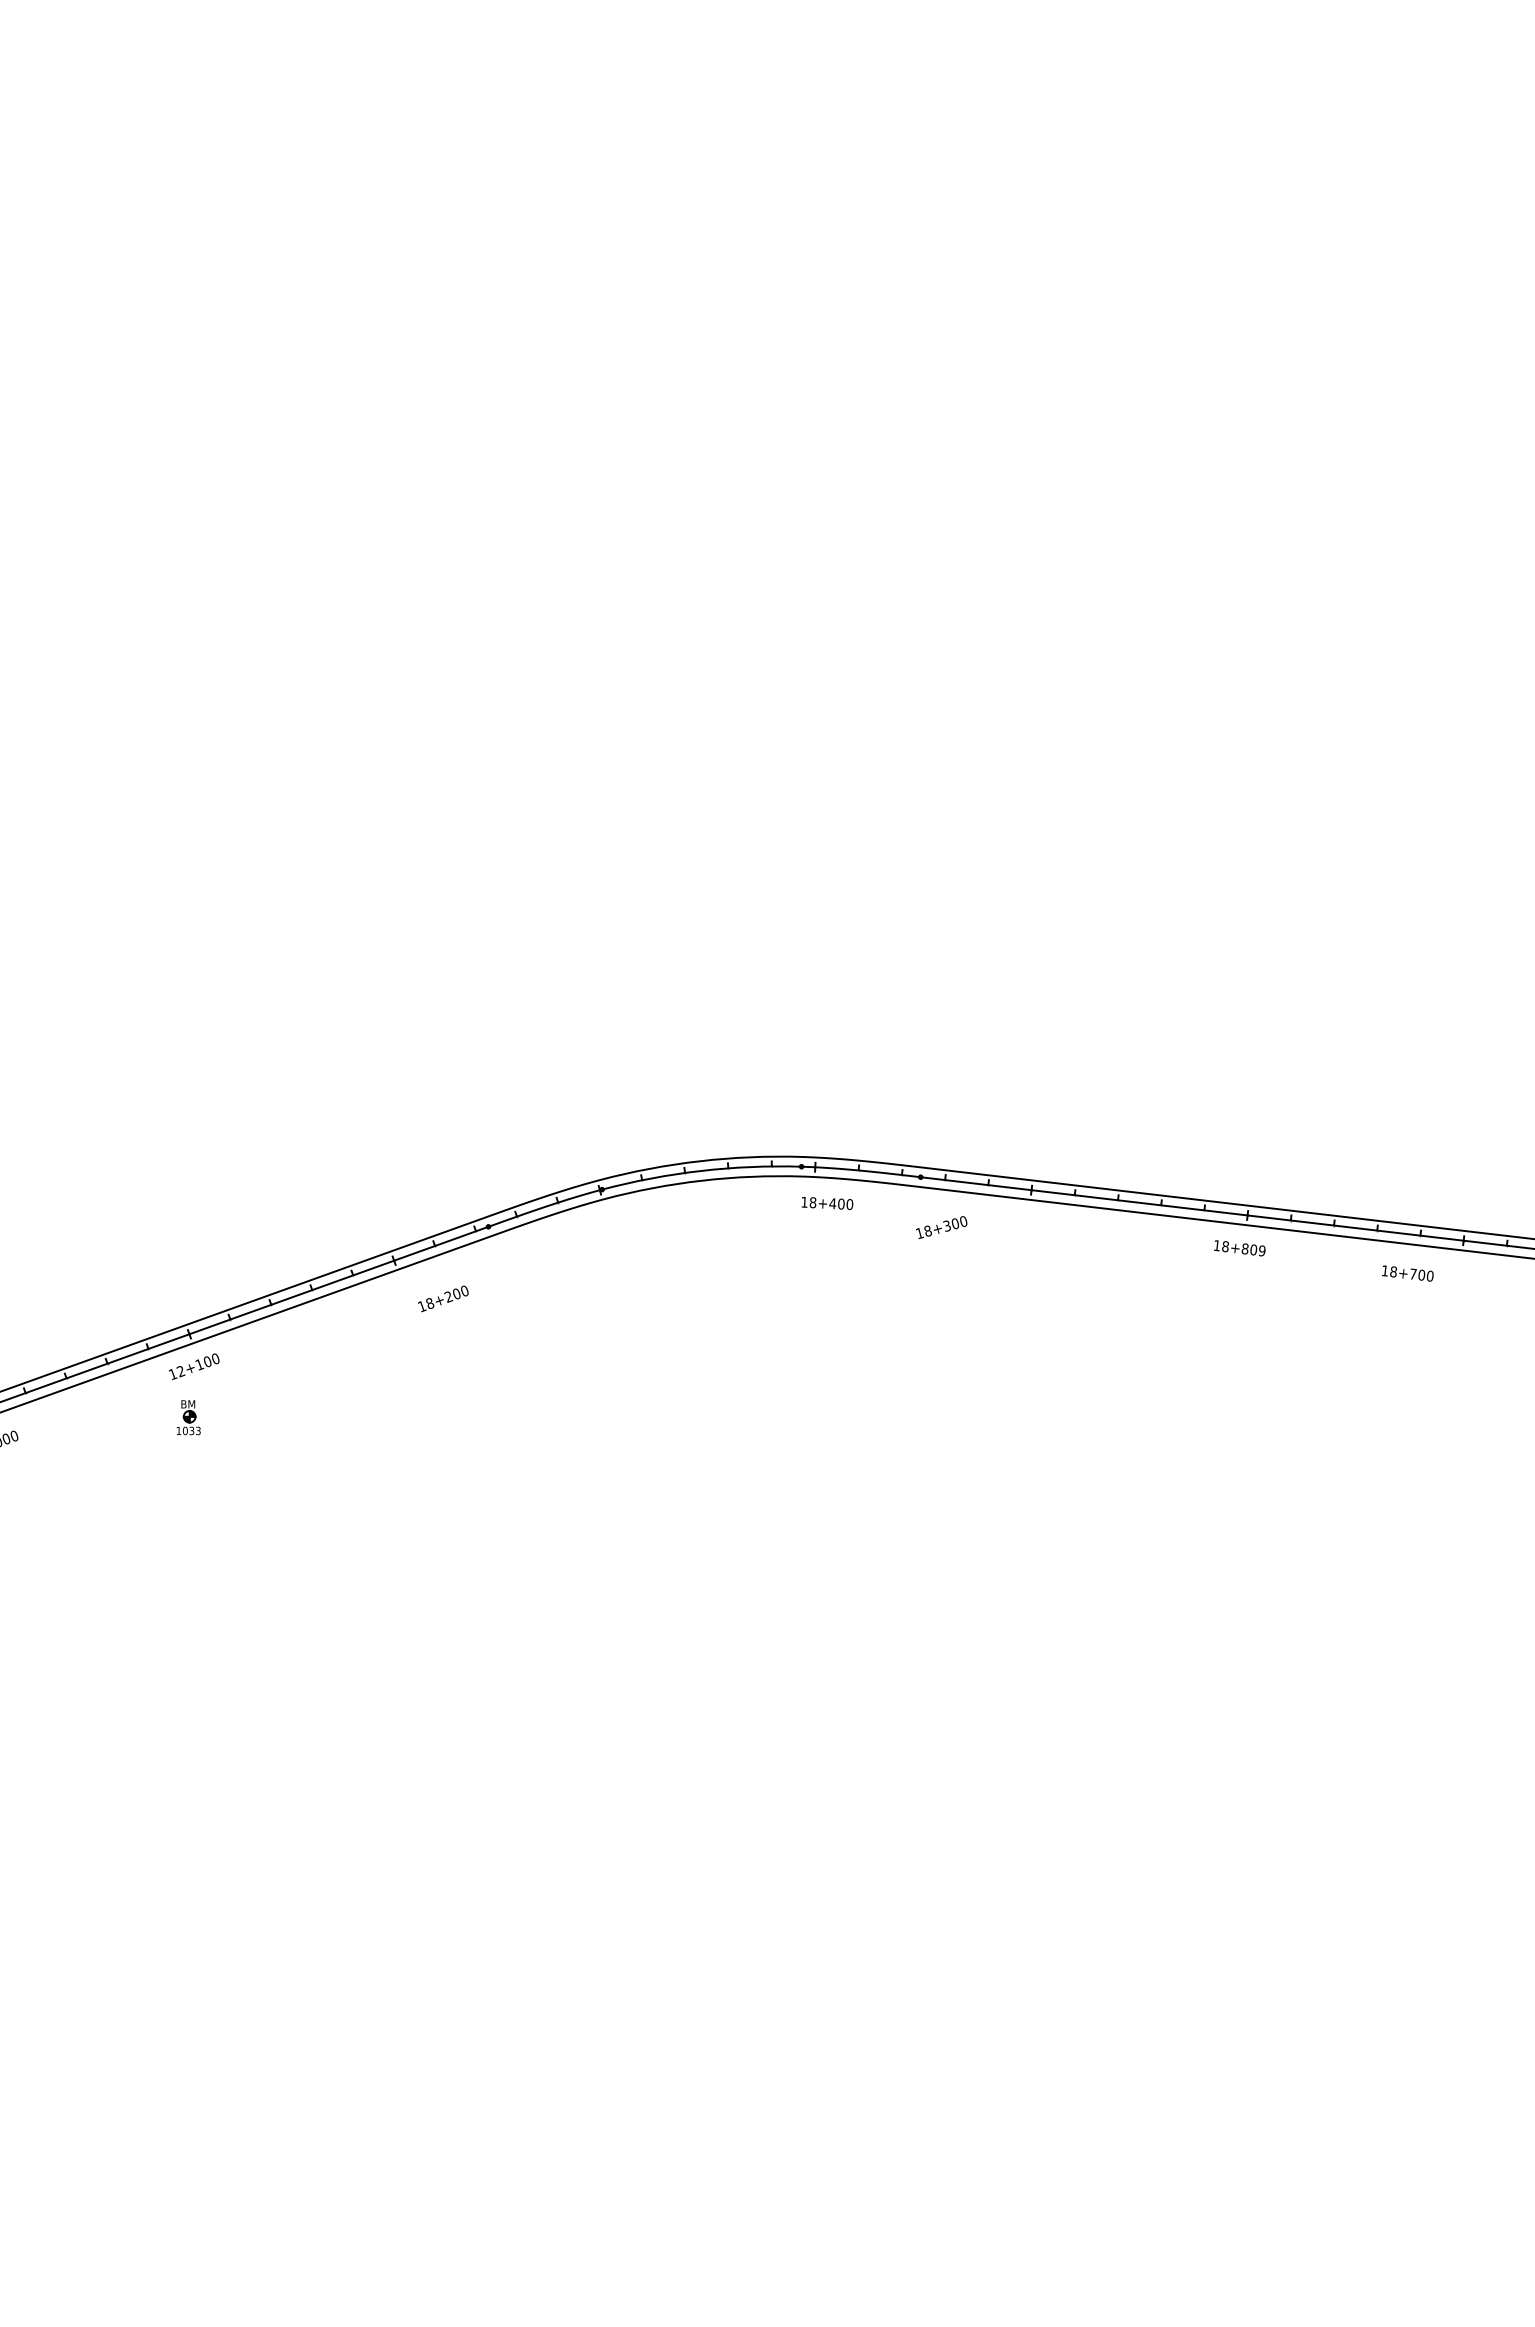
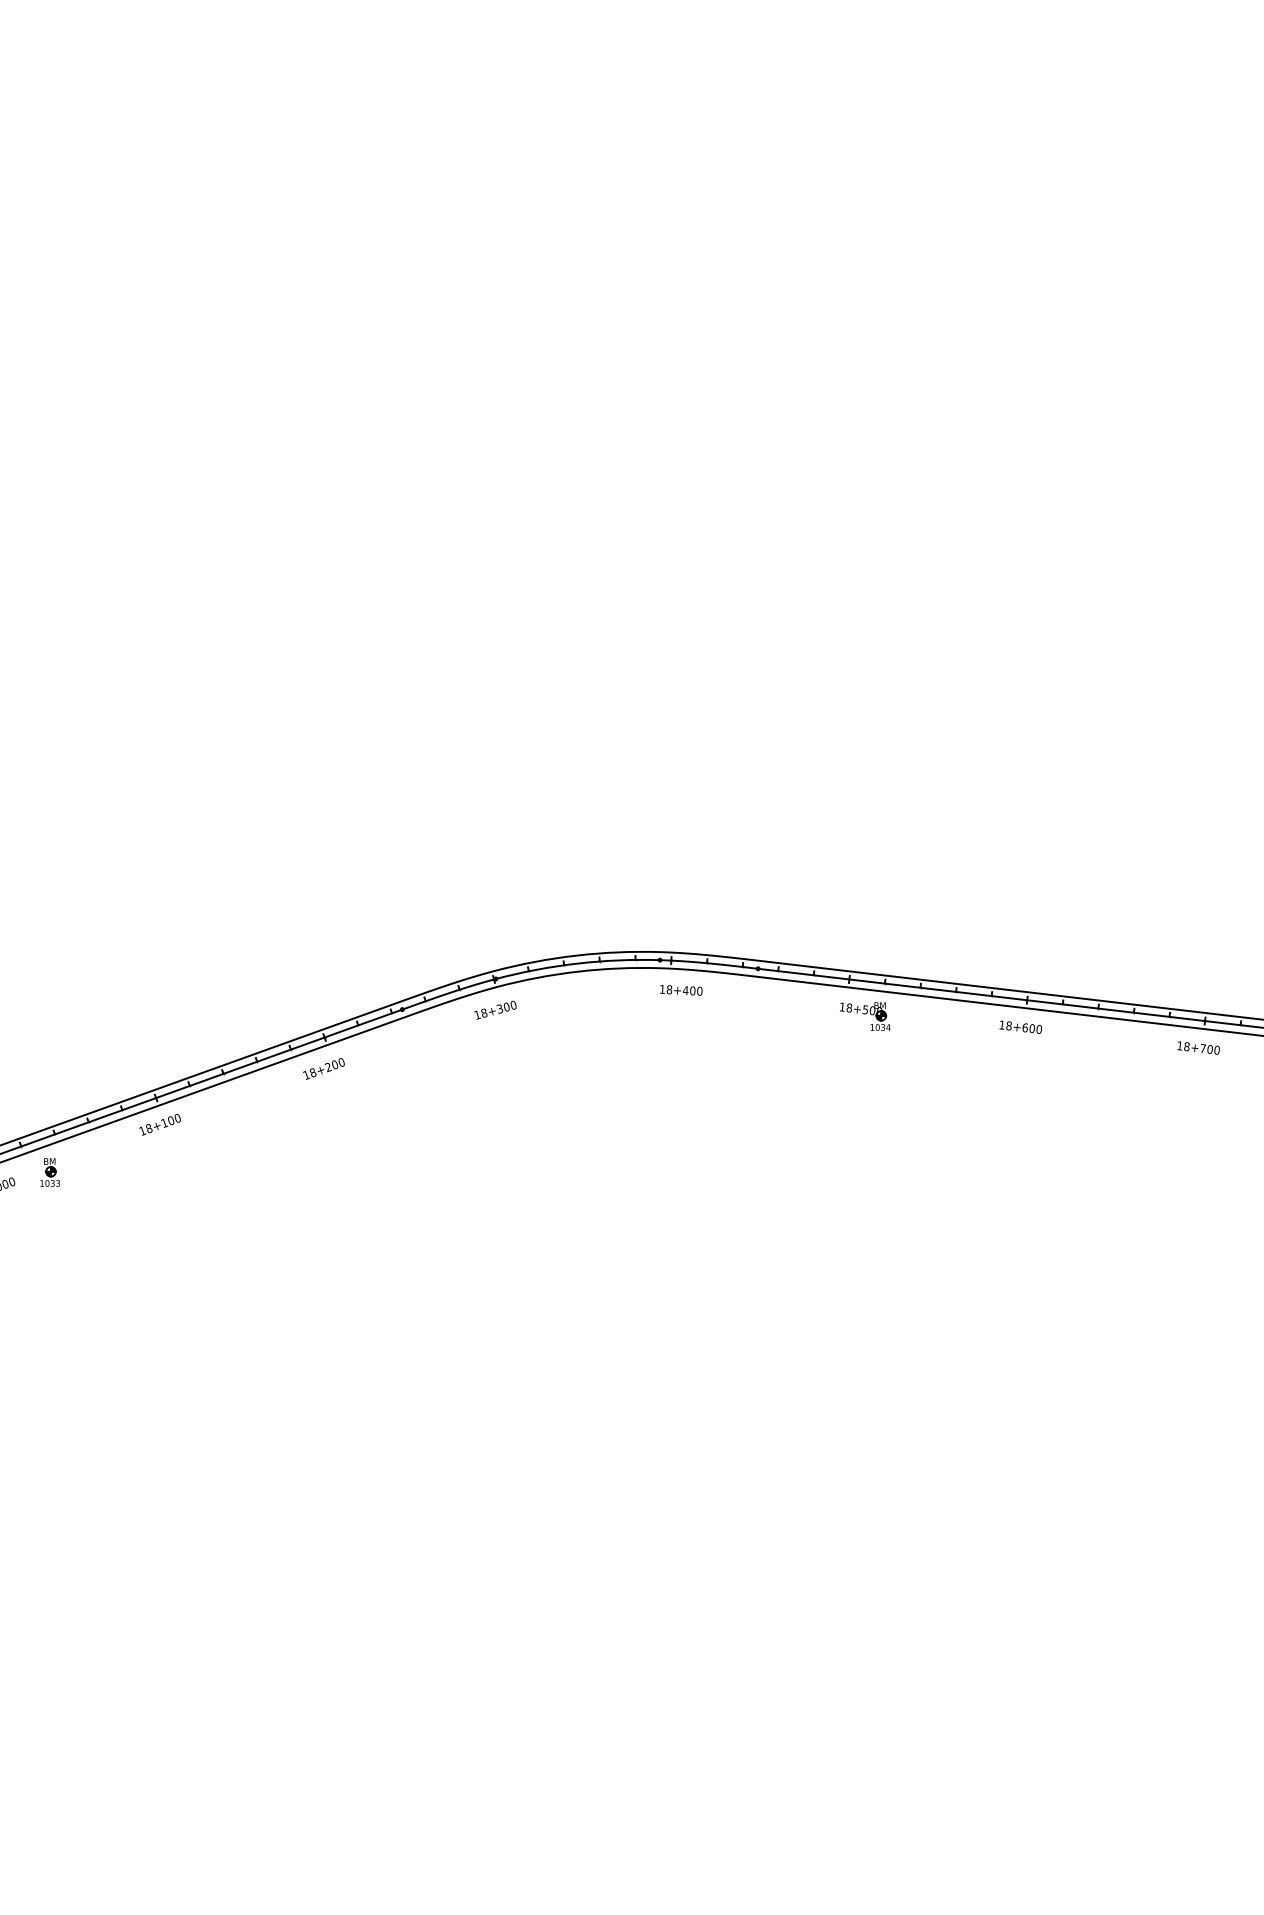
text: (941, 1227) -> (495, 1010), moved
part: (1050, 1234) -> (864, 1015), added
text: (1252, 1249) -> (1031, 1028), 18+809 -> 18+600
text: (1407, 1273) -> (1198, 1048), moved
text: (443, 1298) -> (324, 1068), moved
text: (180, 1371) -> (148, 1128), 12+100 -> 18+100
part: (188, 1417) -> (49, 1172), moved

